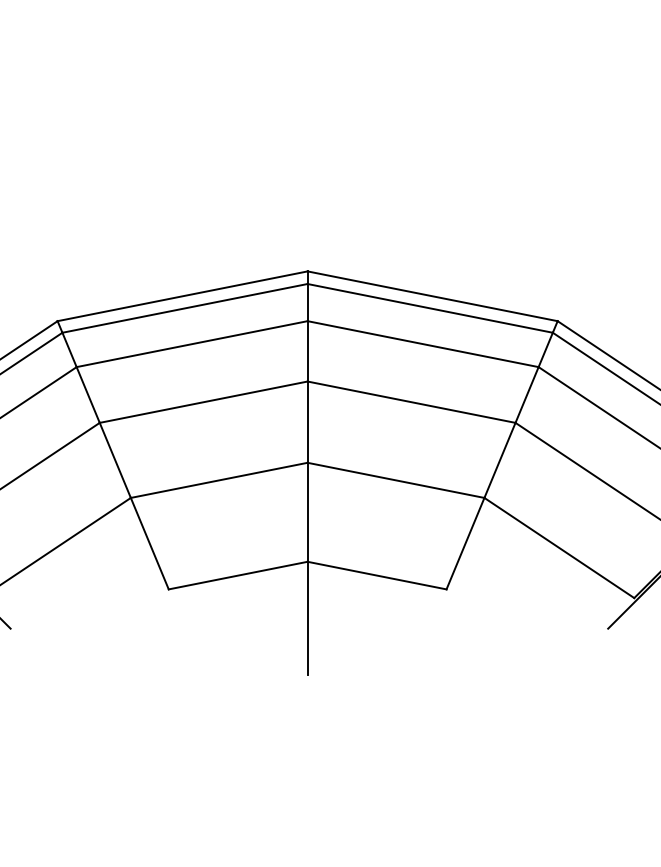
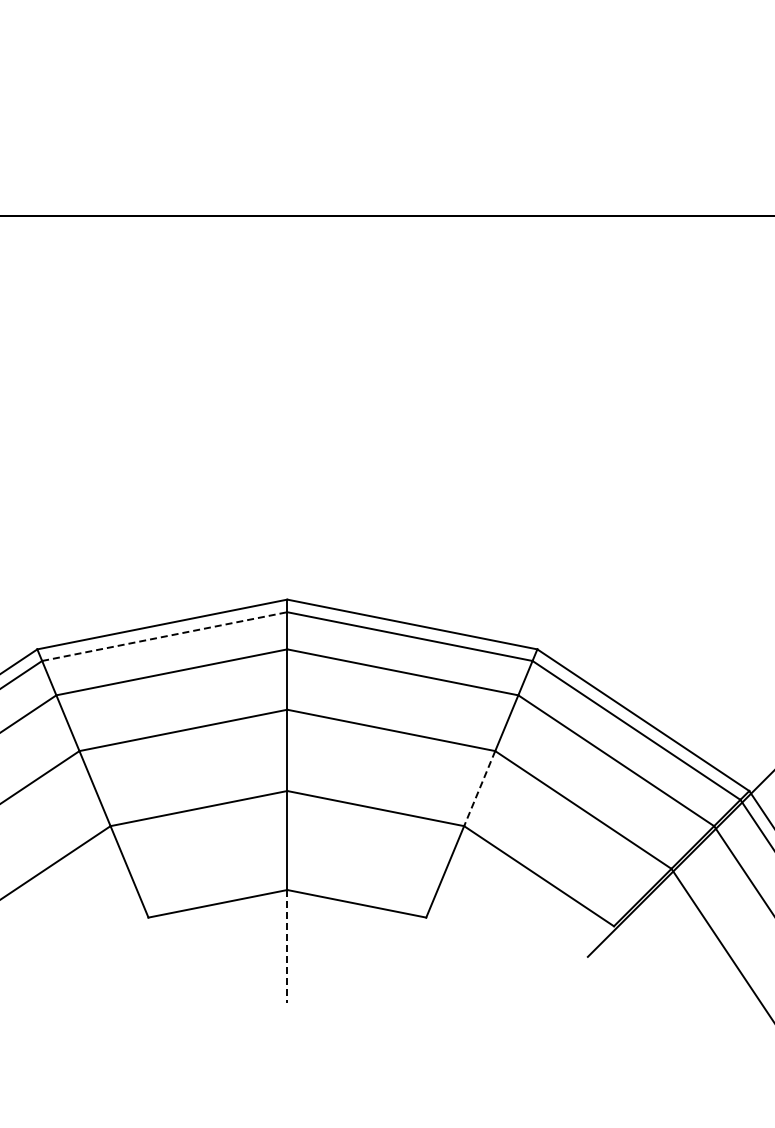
line: (184, 308) -> (164, 636), solid -> dashed
line: (499, 460) -> (479, 788), solid -> dashed
line: (307, 618) -> (287, 946), solid -> dashed

